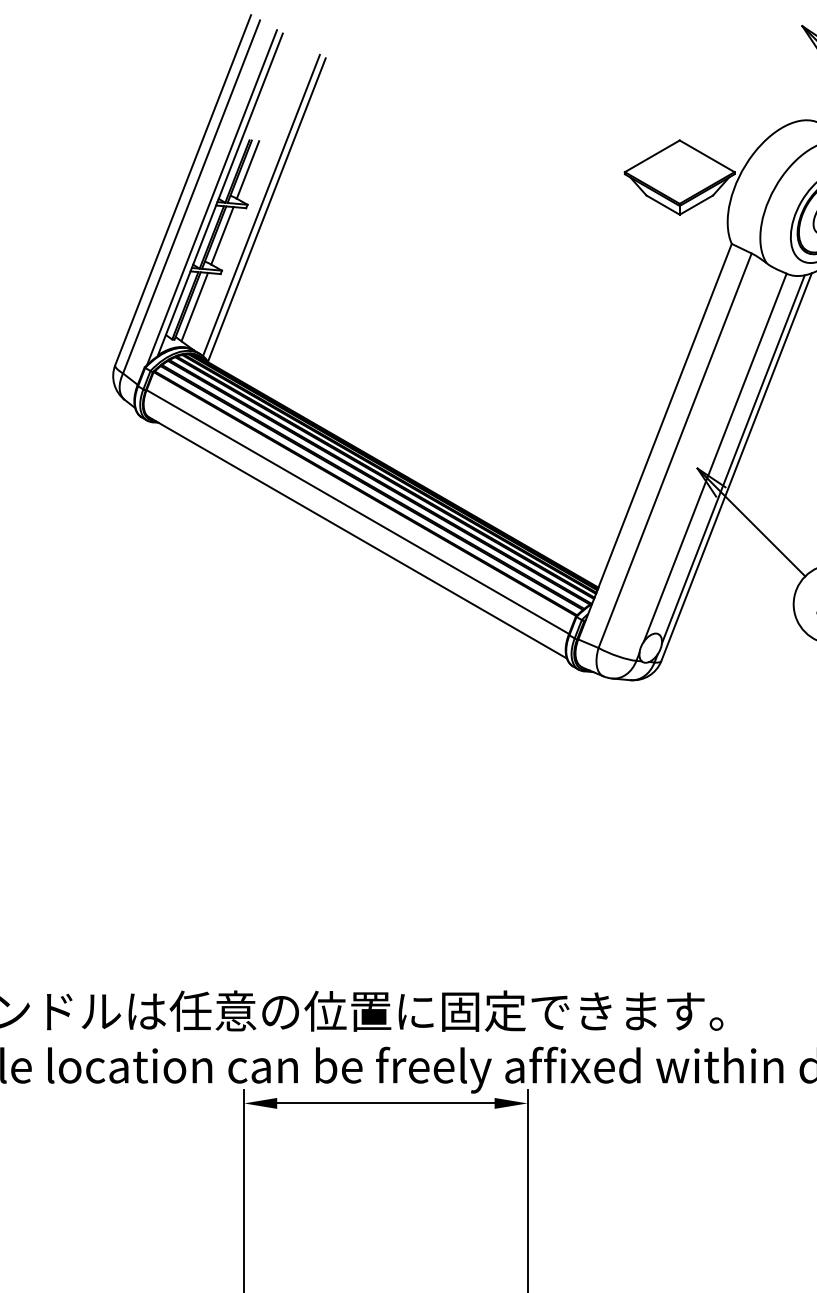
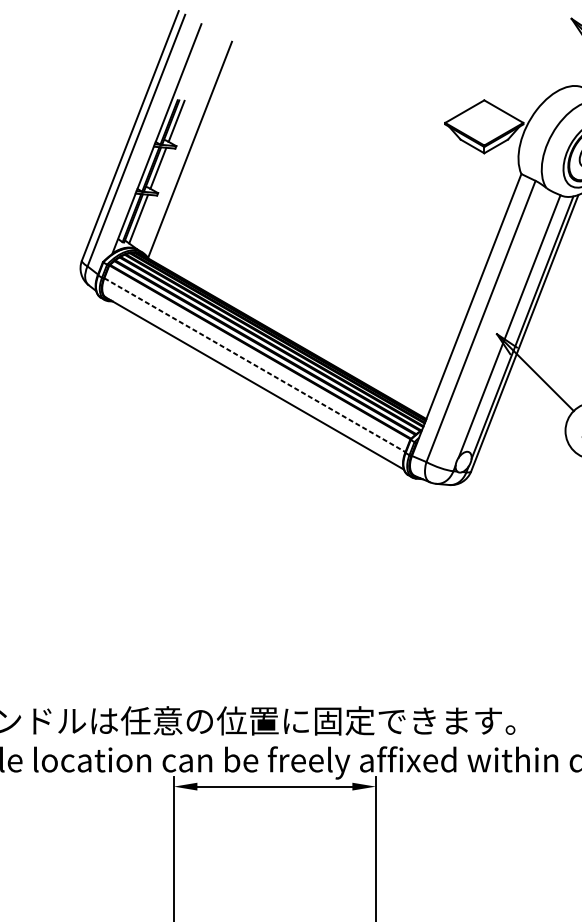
line: (212, 197) -> (151, 140), removed
line: (261, 205) -> (186, 146), removed
line: (357, 512) -> (254, 365), solid -> dashed

